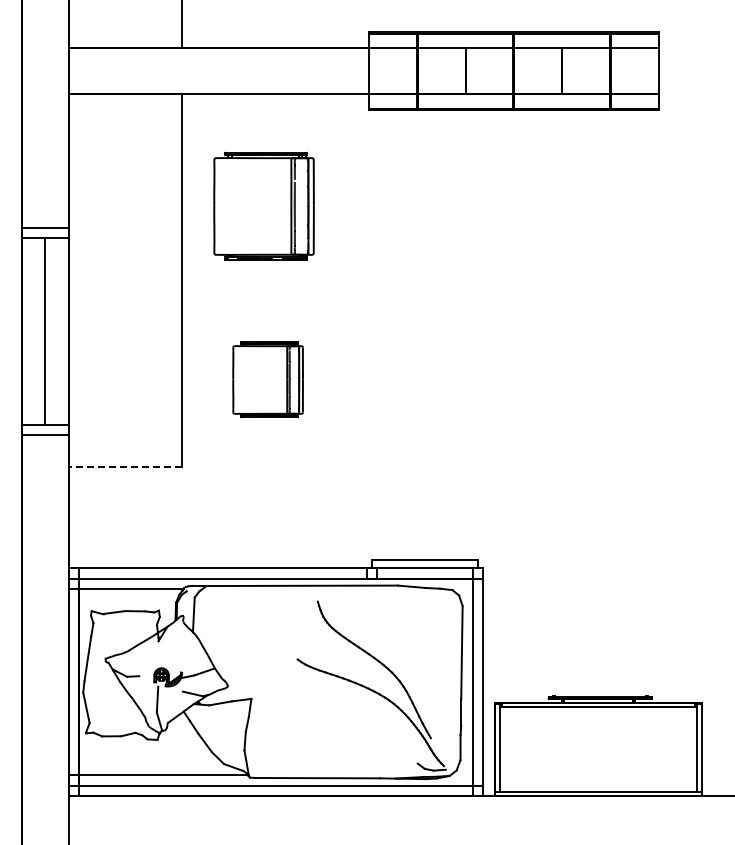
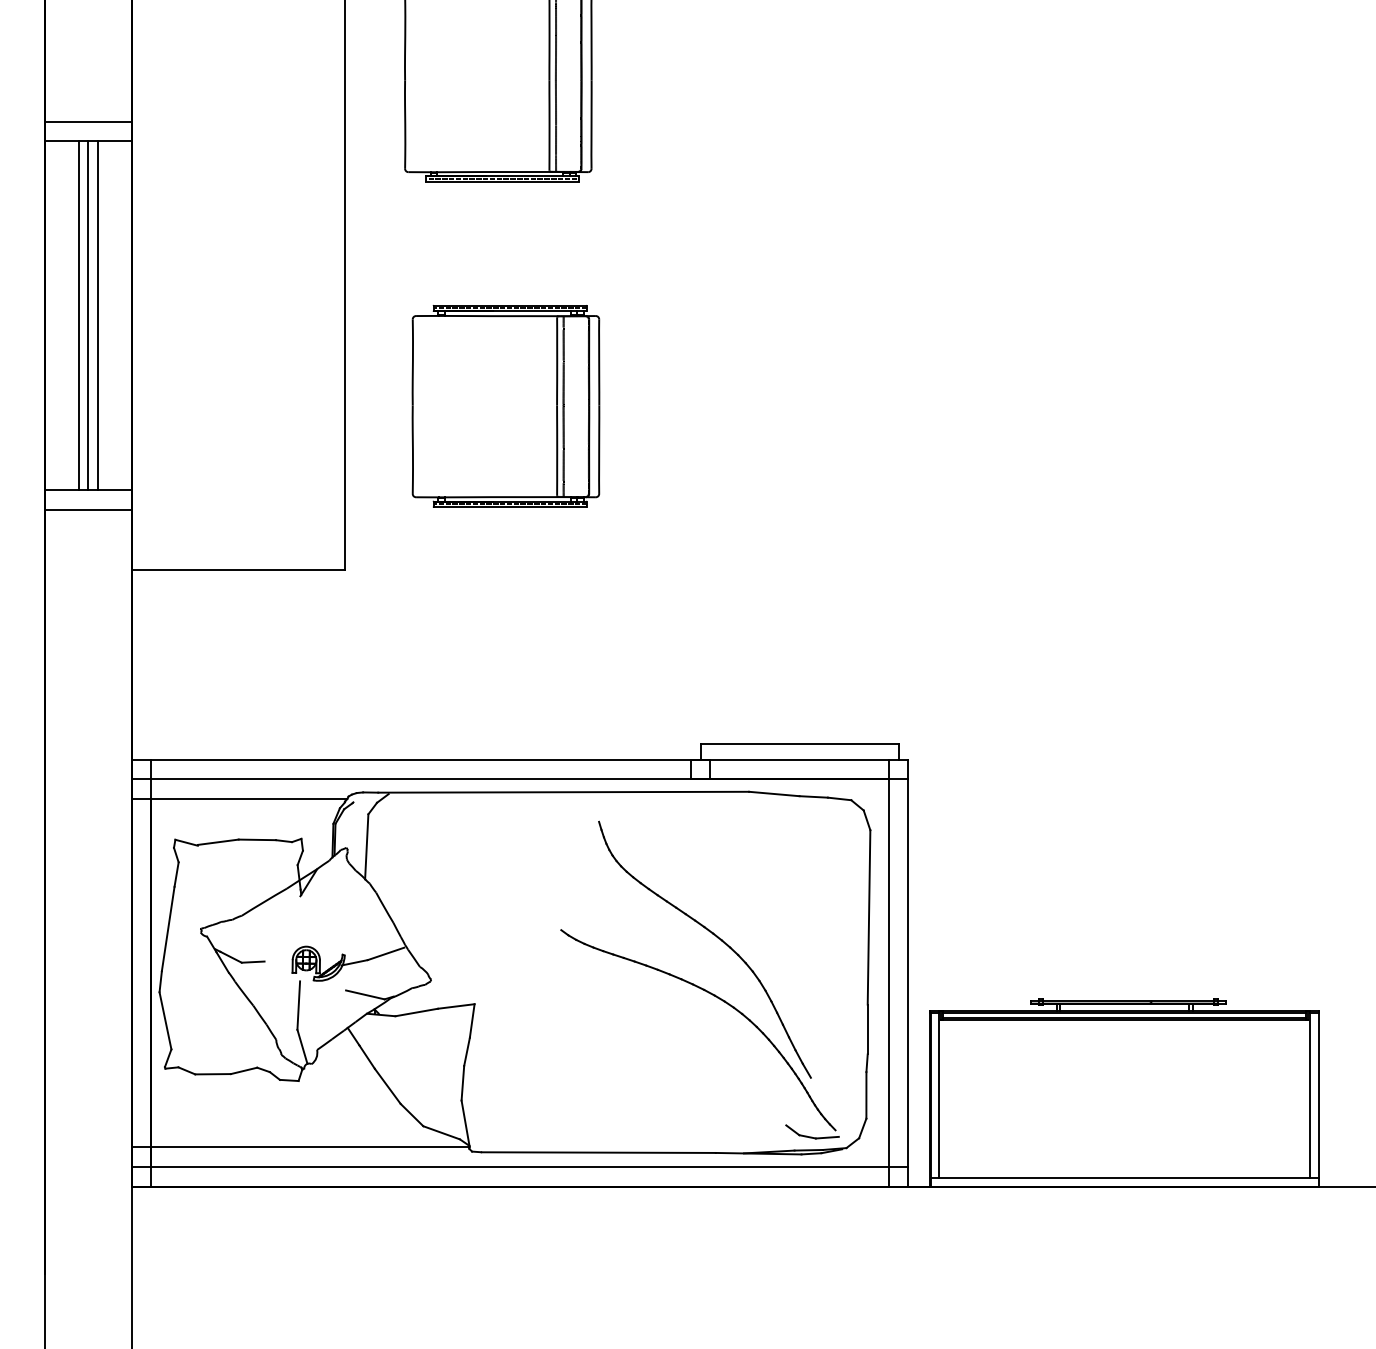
line: (40, 331) -> (79, 315), added
line: (50, 331) -> (98, 315), added
part: (267, 379) -> (504, 405), size x1.43
line: (125, 467) -> (238, 570), dashed -> solid

